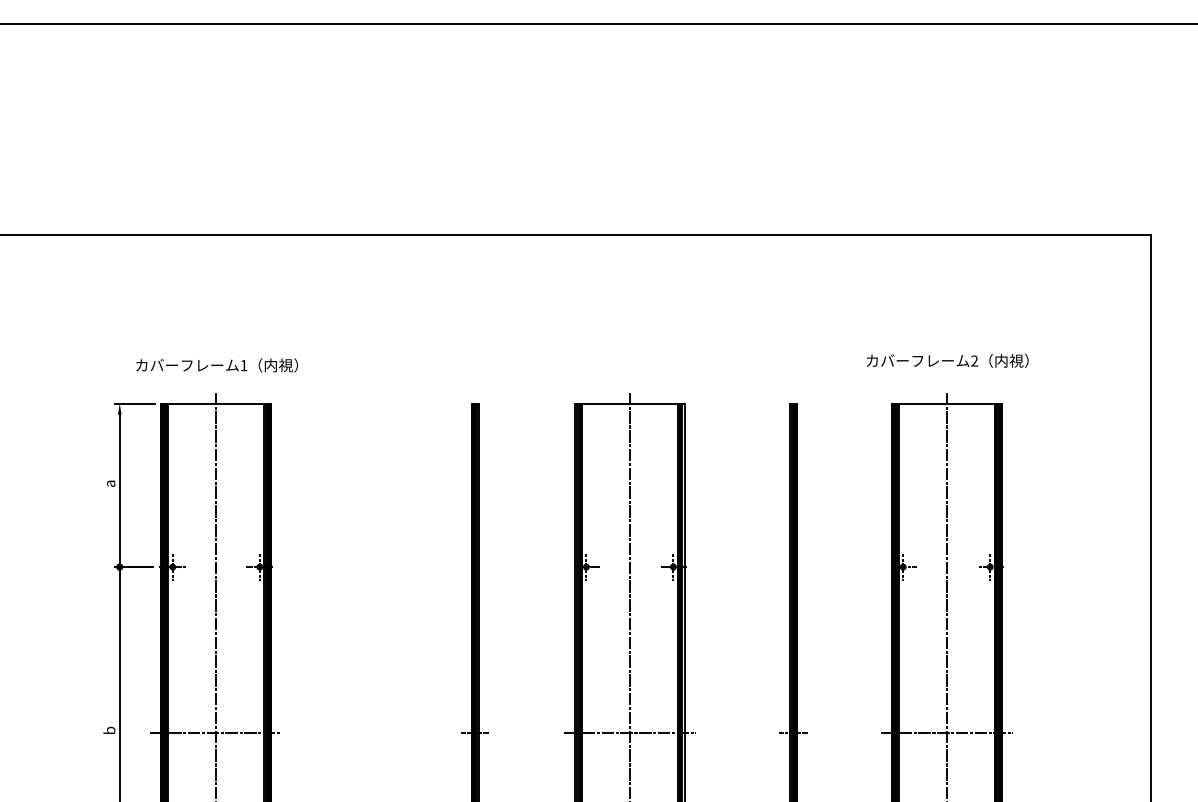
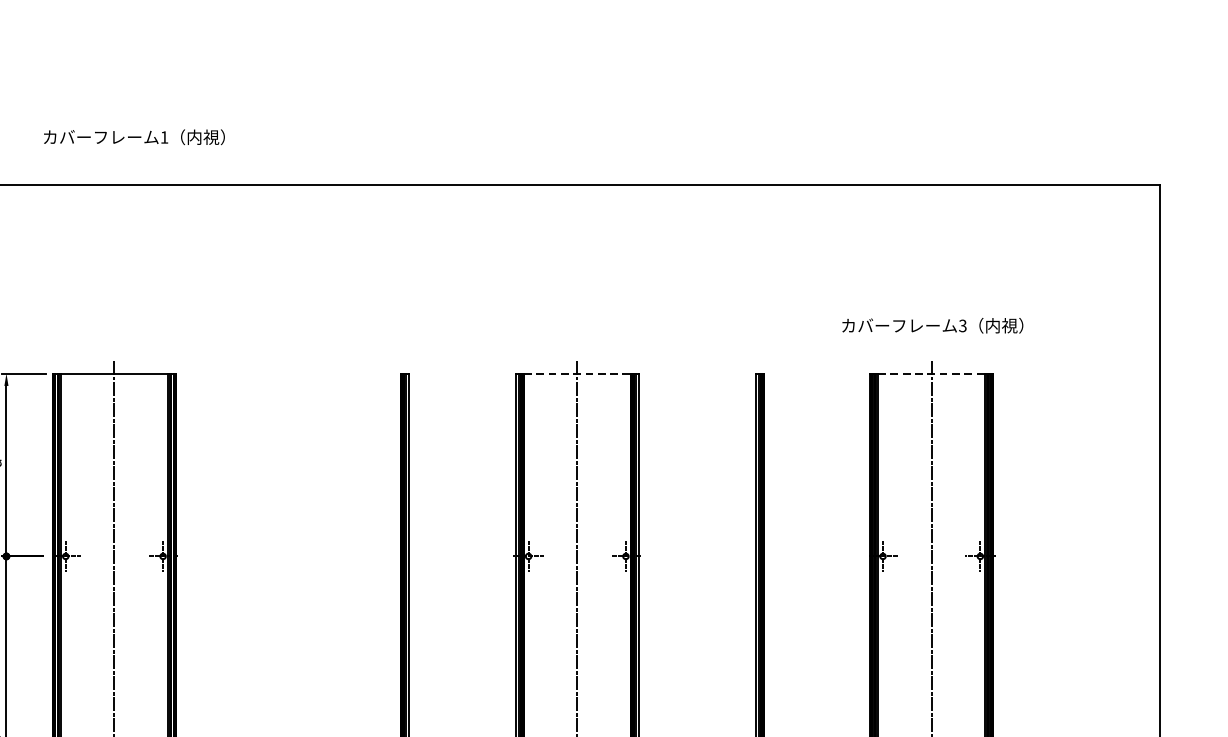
text: (974, 361) -> (962, 326), 2 -> 3
text: (216, 365) -> (133, 137), moved
line: (629, 403) -> (576, 373), solid -> dashed
line: (946, 403) -> (931, 373), solid -> dashed

